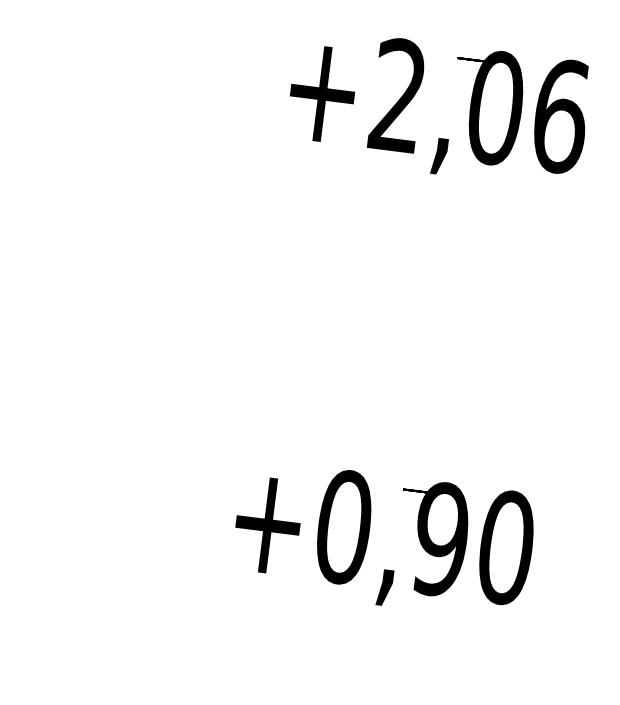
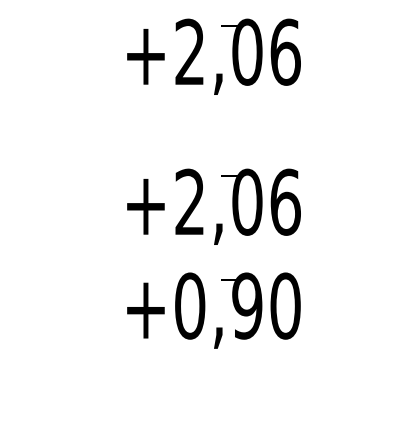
part: (384, 348) -> (200, 199), added

